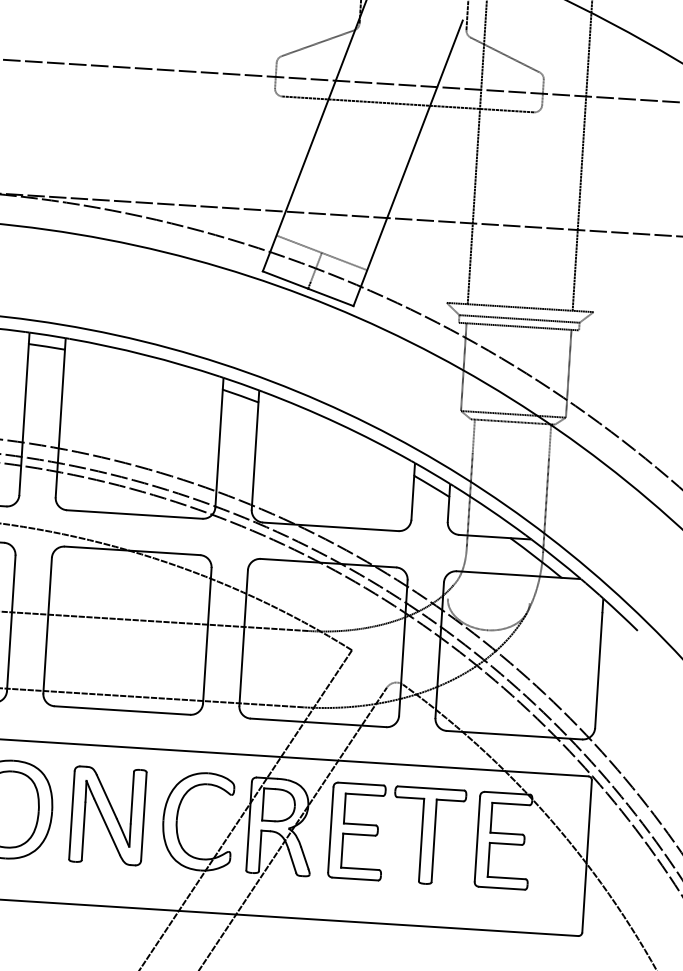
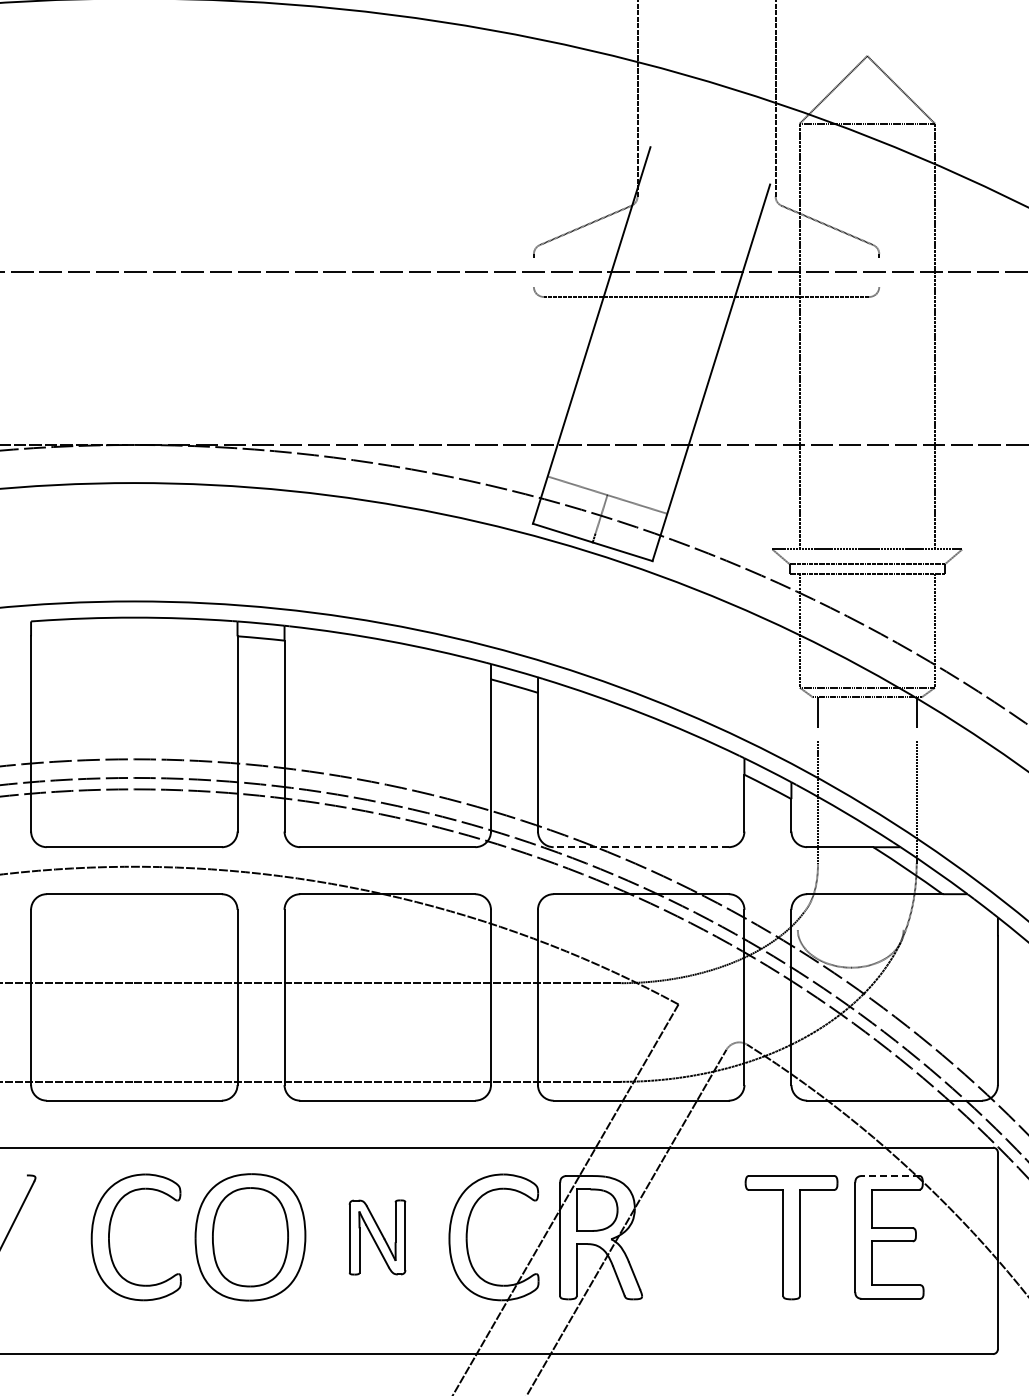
line: (331, 527) -> (641, 847), solid -> dashed
line: (506, 793) -> (889, 1176), solid -> dashed
part: (107, 815) -> (377, 1237), size x0.6
part: (356, 831) -> (699, 1237), removed

